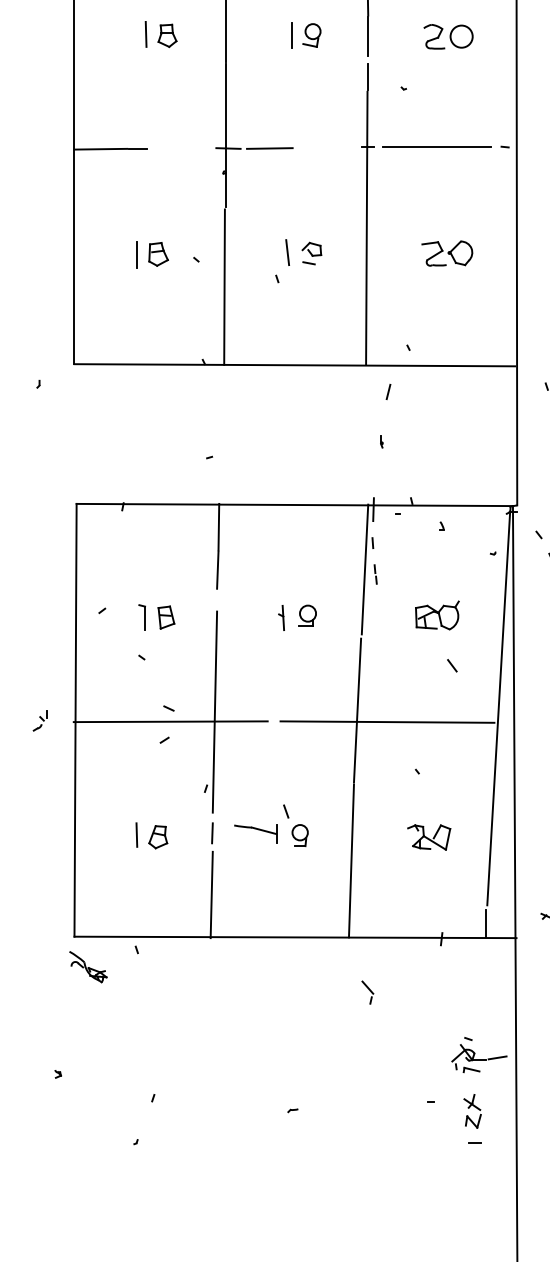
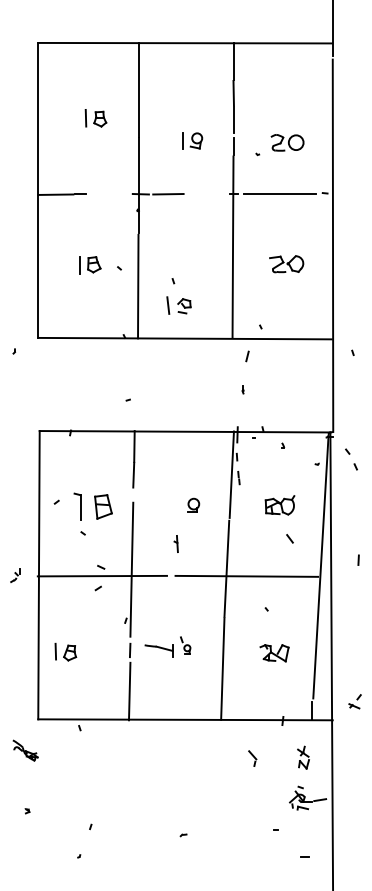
part: (305, 34) -> (192, 140), moved
part: (448, 36) -> (287, 142), moved
part: (302, 252) -> (178, 305), moved
part: (155, 617) -> (92, 506), size x1.6
part: (280, 617) -> (175, 543), moved
part: (295, 825) -> (185, 645), size x0.6
part: (151, 834) -> (65, 651), moved
part: (88, 966) -> (25, 750), moved
part: (367, 992) -> (252, 758), moved
part: (472, 1111) -> (303, 757), moved

